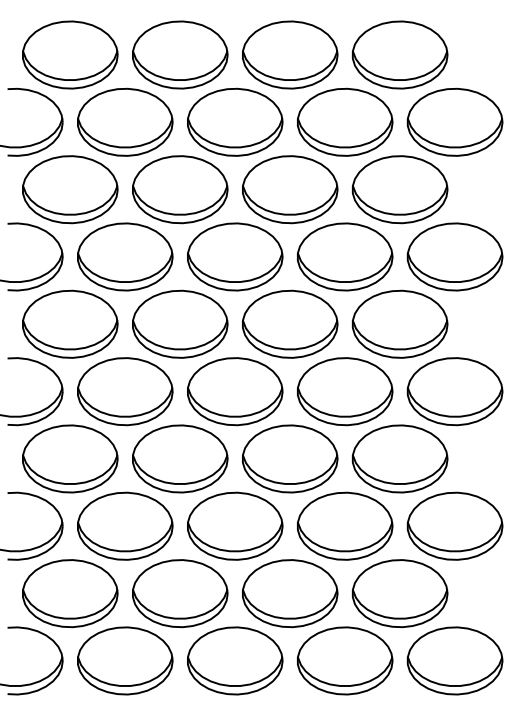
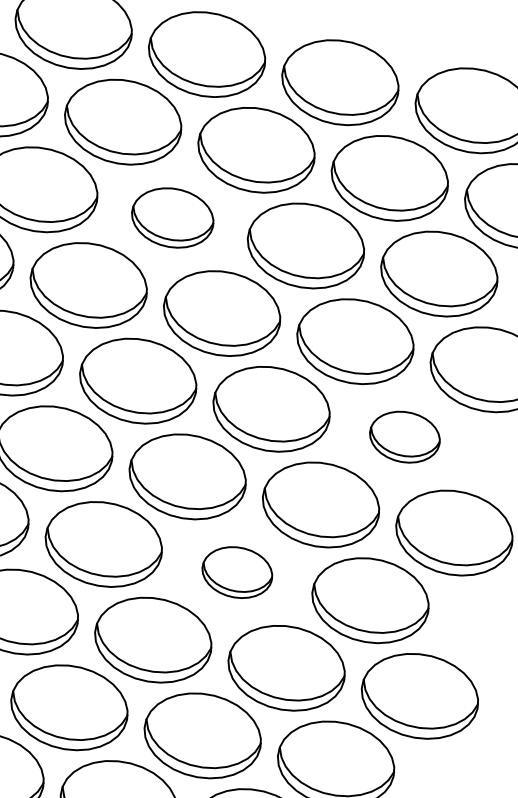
part: (180, 189) -> (173, 217), size x0.7
part: (399, 323) -> (404, 436), size x0.6
part: (290, 458) -> (237, 572), size x0.6

